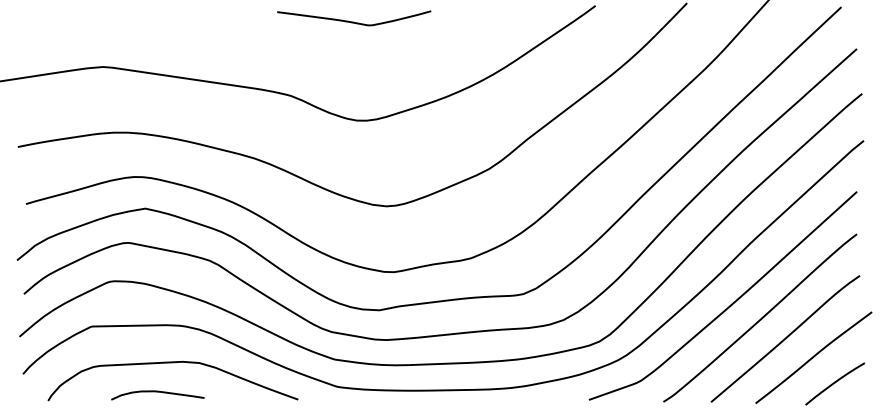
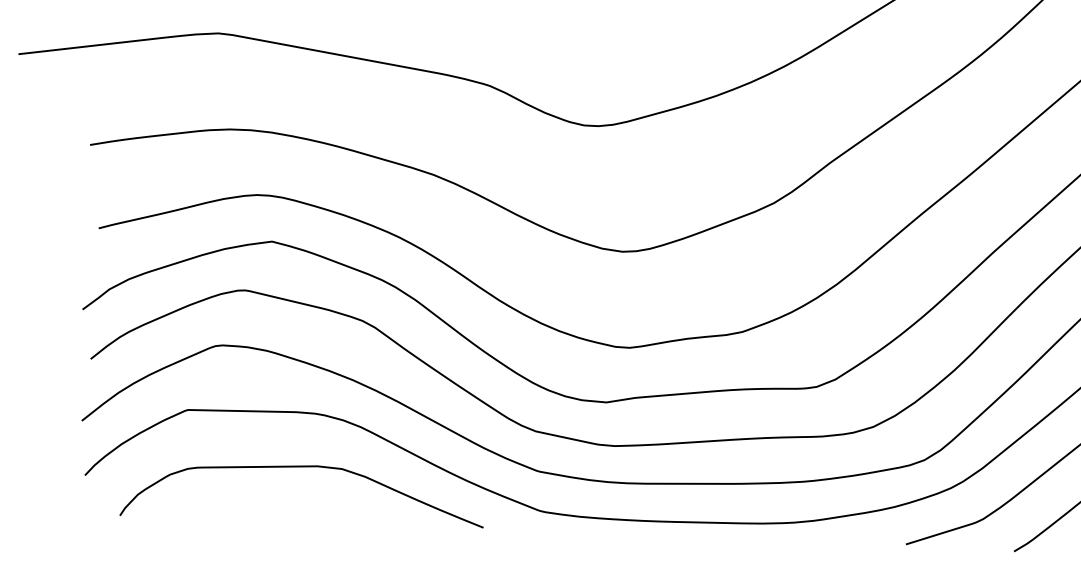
curve: (157, 392) -> (279, 509), removed

